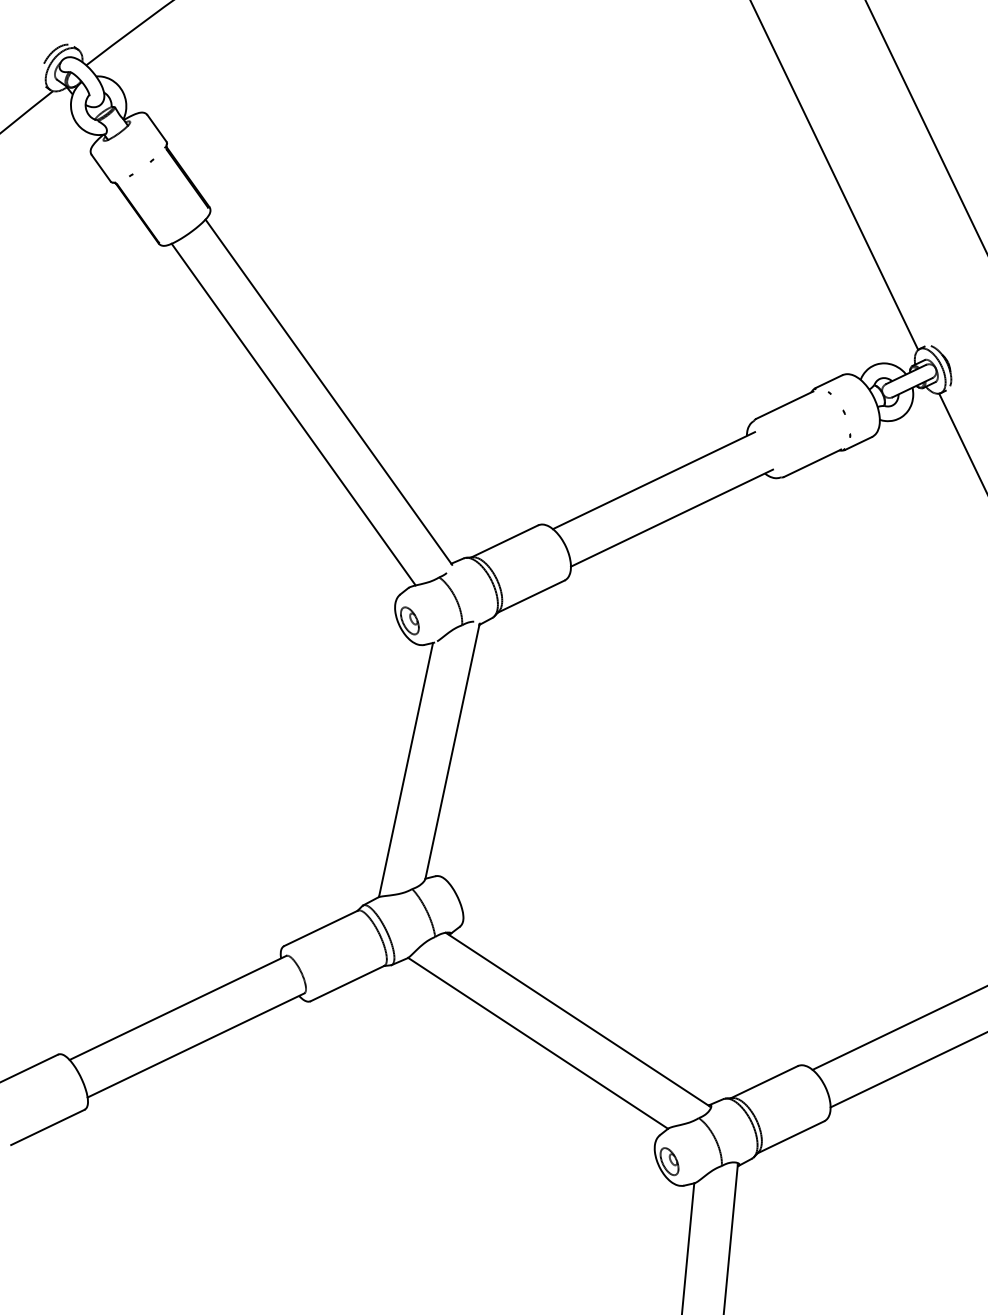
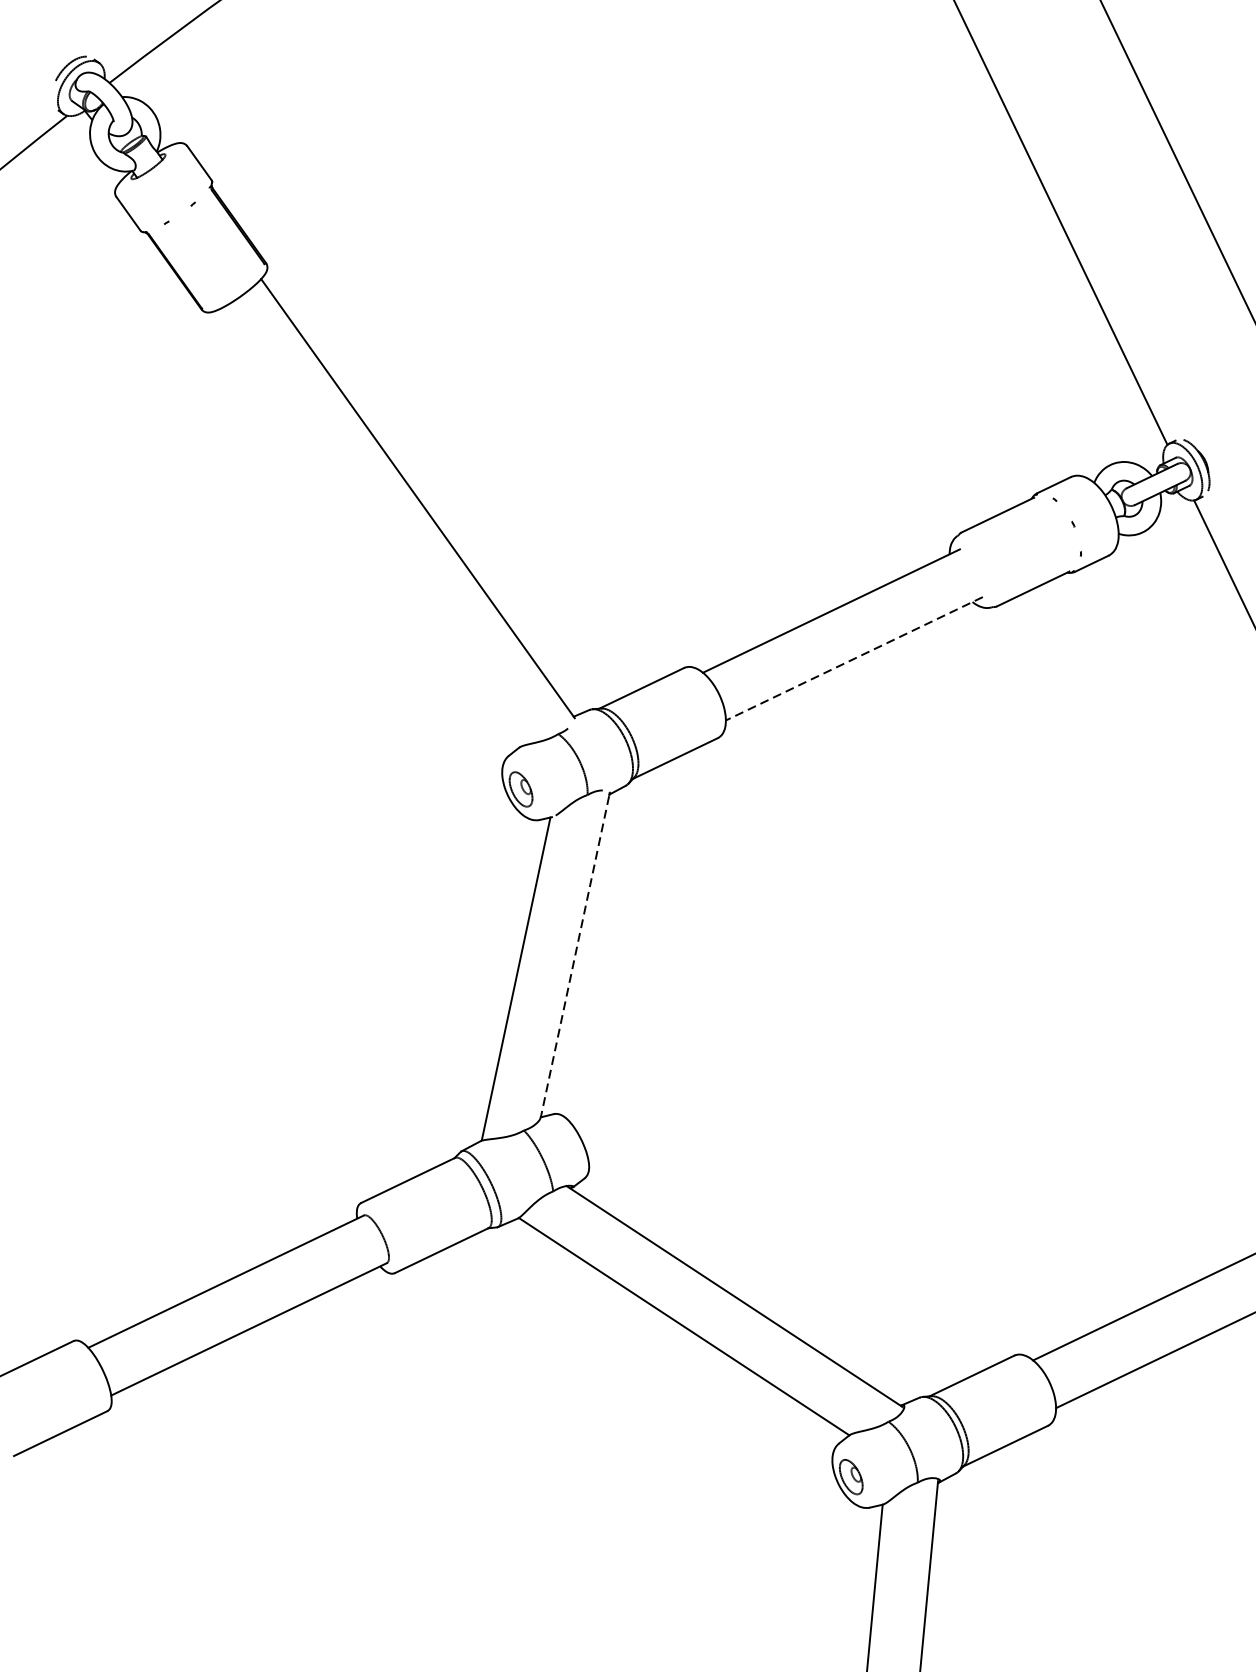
line: (293, 414) -> (373, 526), removed
line: (671, 518) -> (853, 659), solid -> dashed
line: (452, 752) -> (575, 956), solid -> dashed

